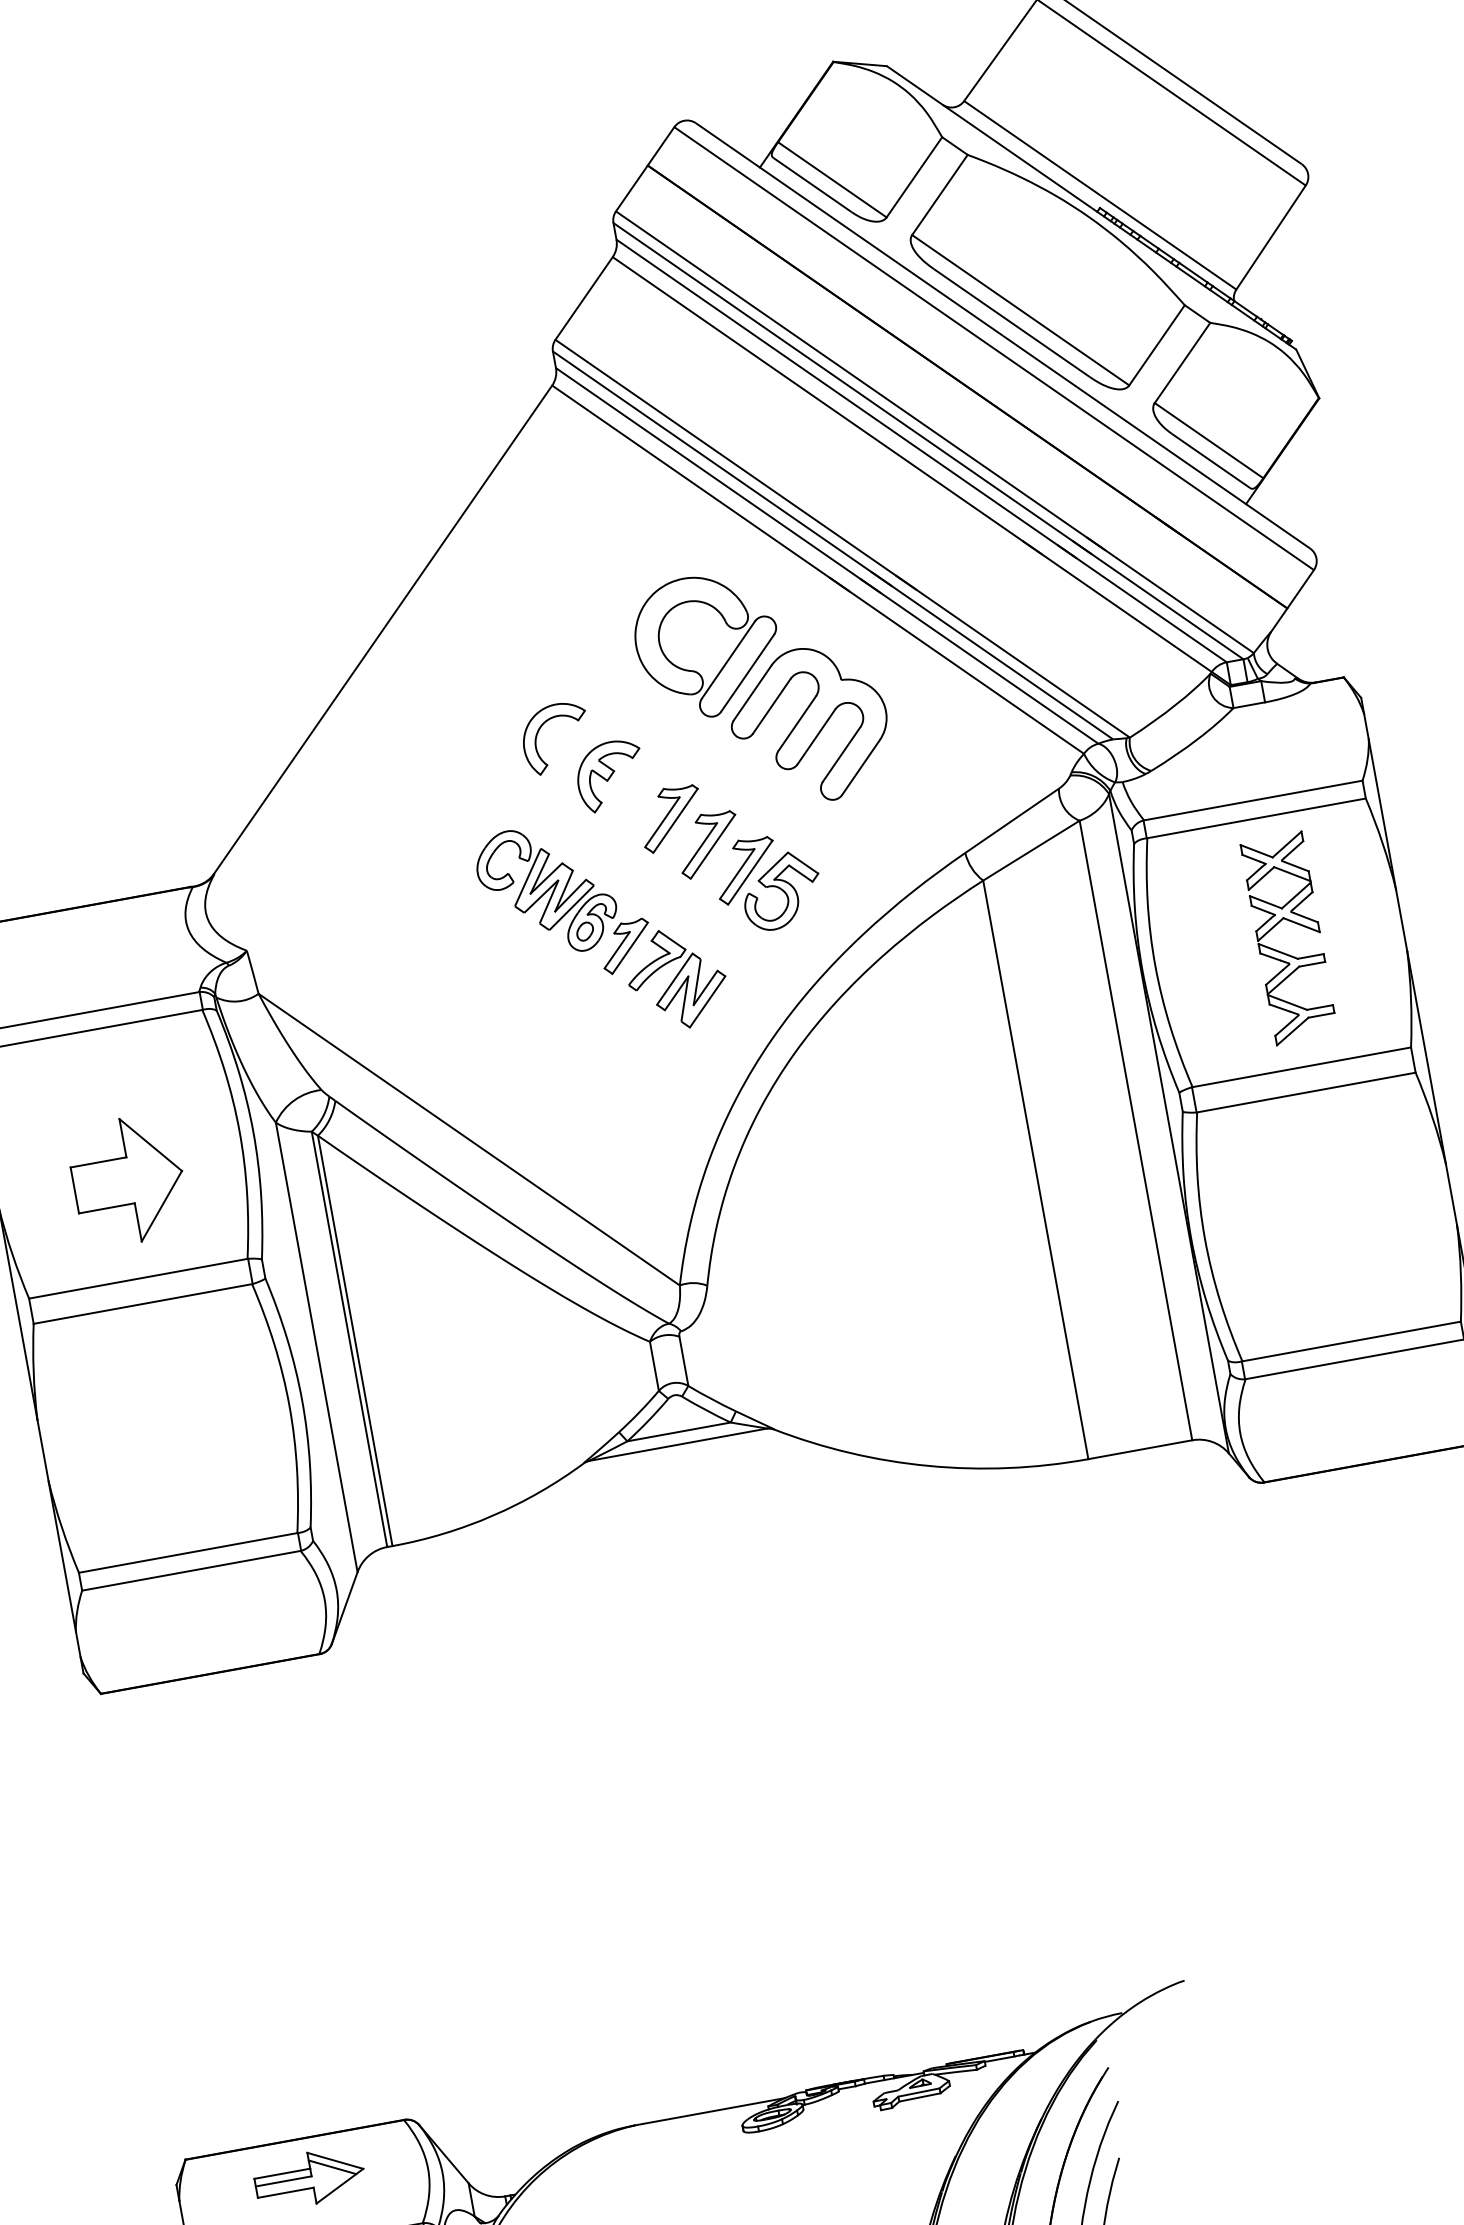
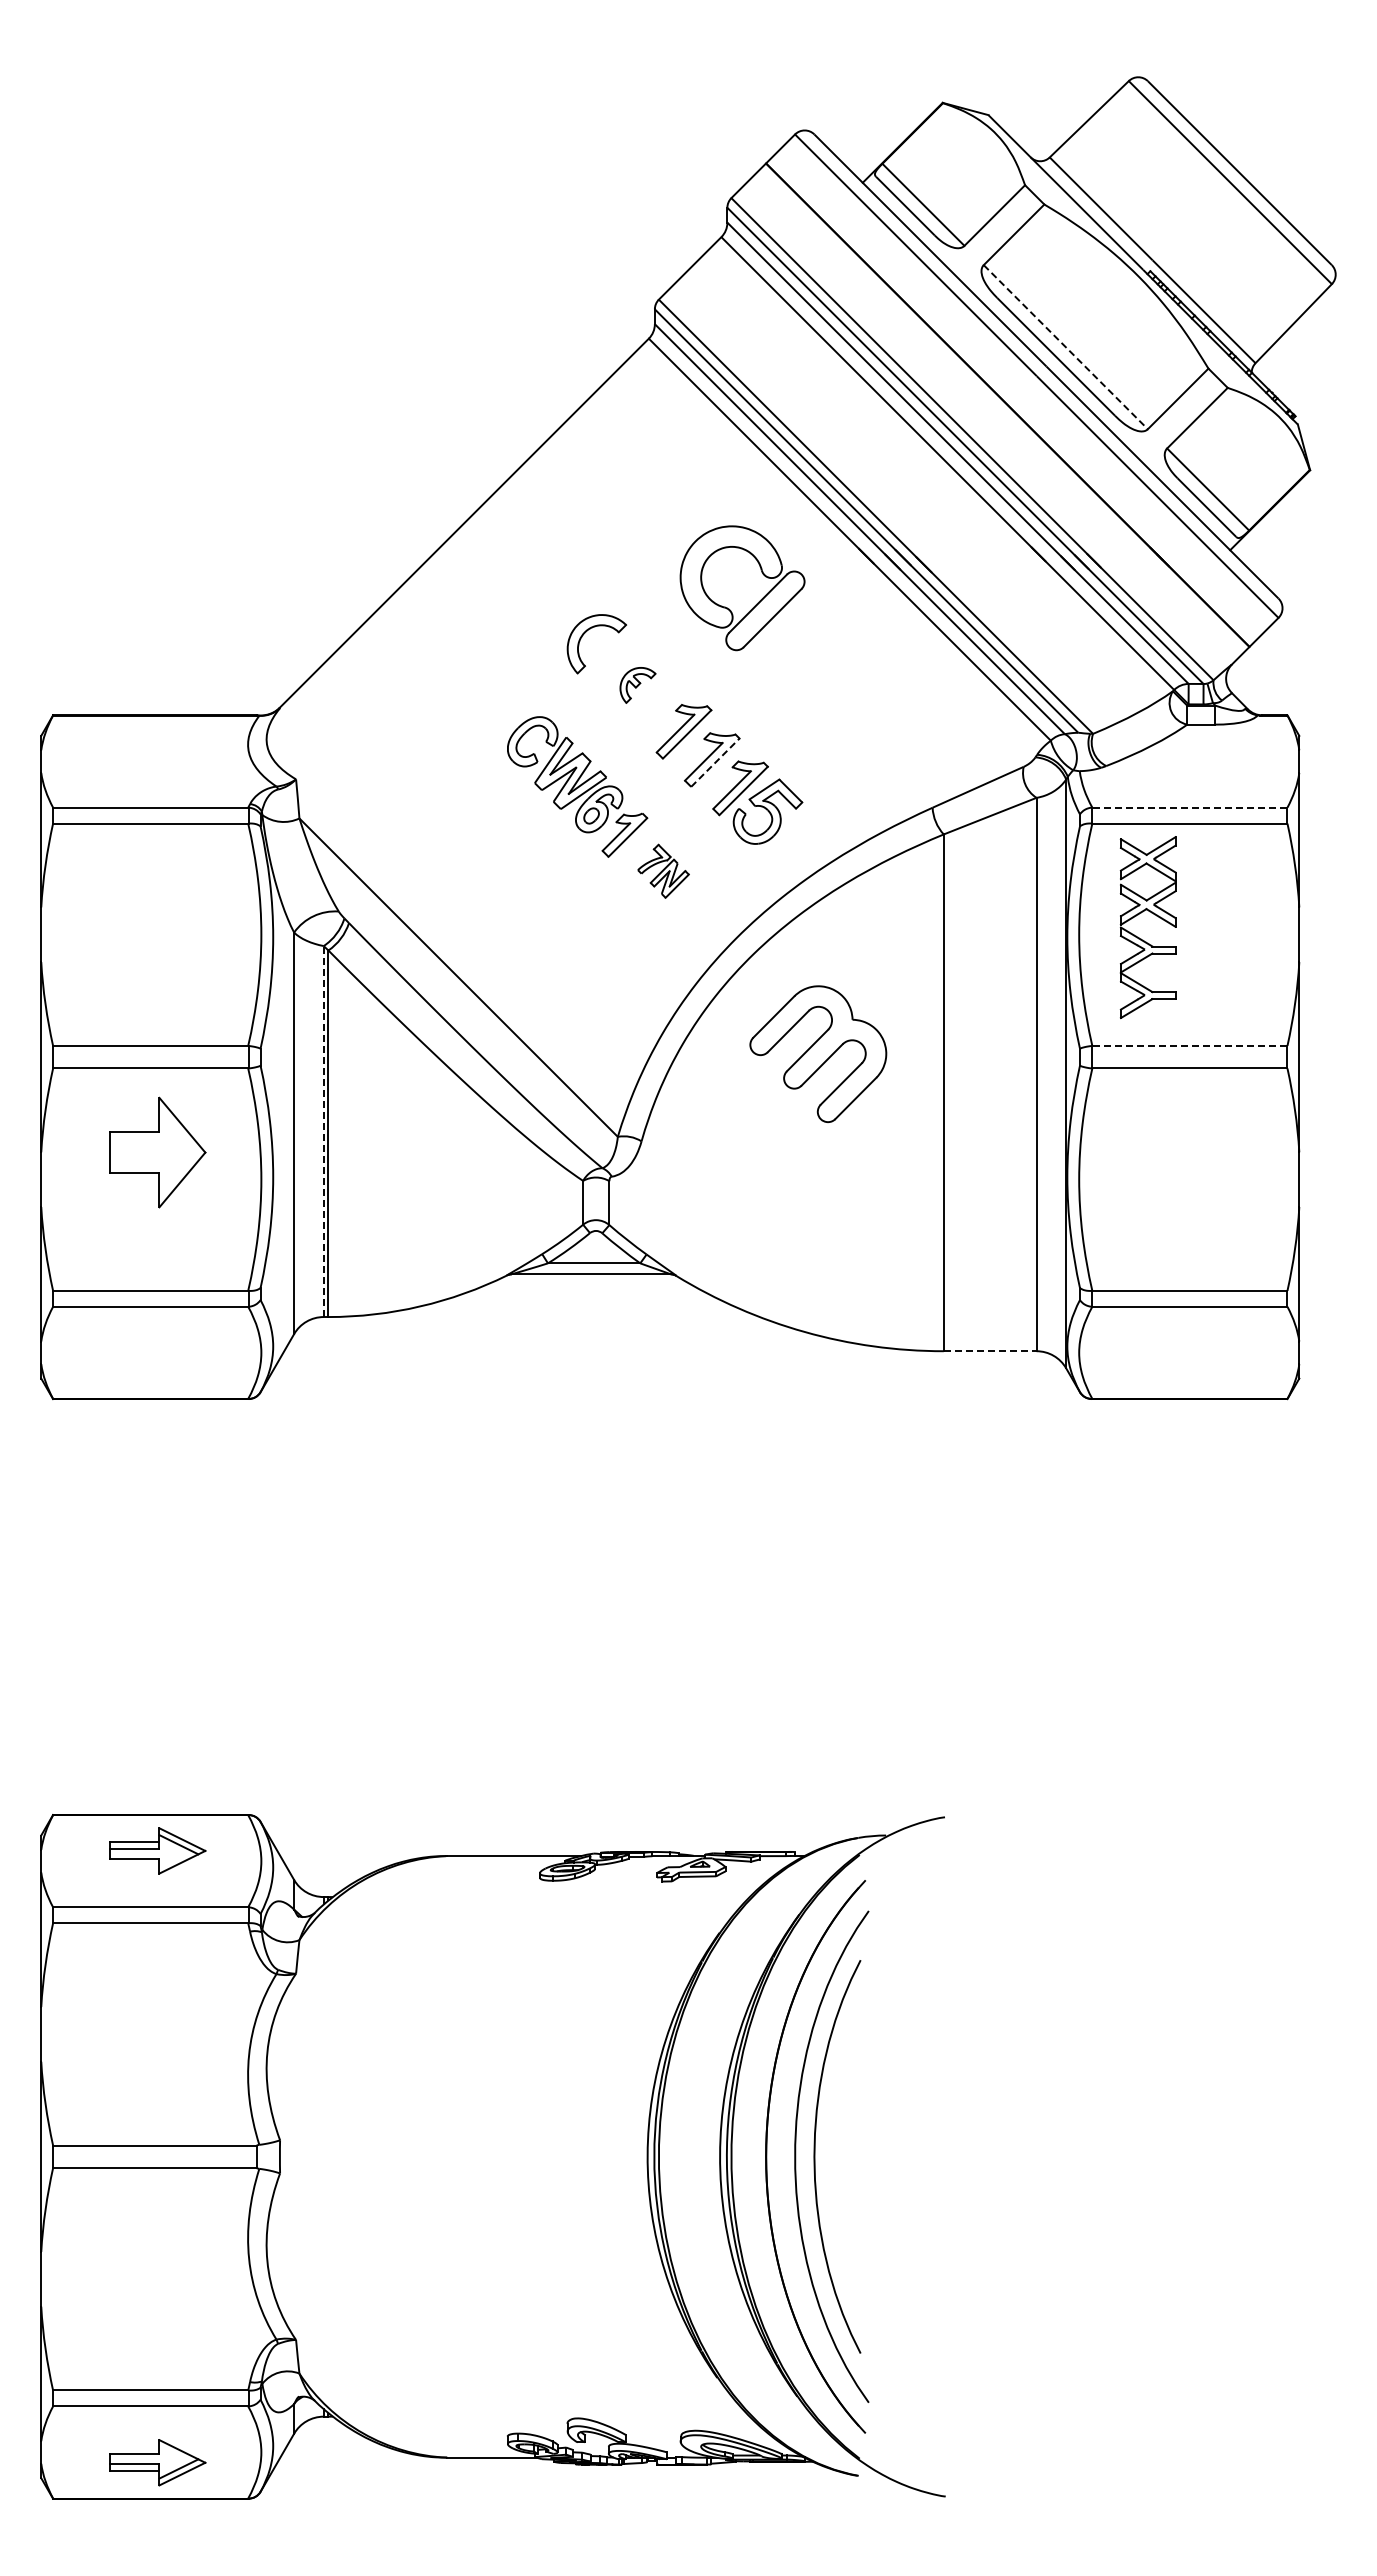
line: (1021, 310) -> (1066, 347), solid -> dashed
part: (810, 724) -> (818, 1053), moved
part: (610, 776) -> (637, 685), size x0.6
line: (1252, 800) -> (1189, 807), solid -> dashed
line: (713, 846) -> (715, 762), solid -> dashed
part: (1283, 952) -> (1141, 938), moved
part: (676, 979) -> (663, 871), size x0.6
line: (1301, 1066) -> (1189, 1045), solid -> dashed
part: (128, 1180) -> (157, 1152), moved
line: (349, 1339) -> (323, 1131), solid -> dashed
line: (1140, 1449) -> (990, 1351), solid -> dashed

